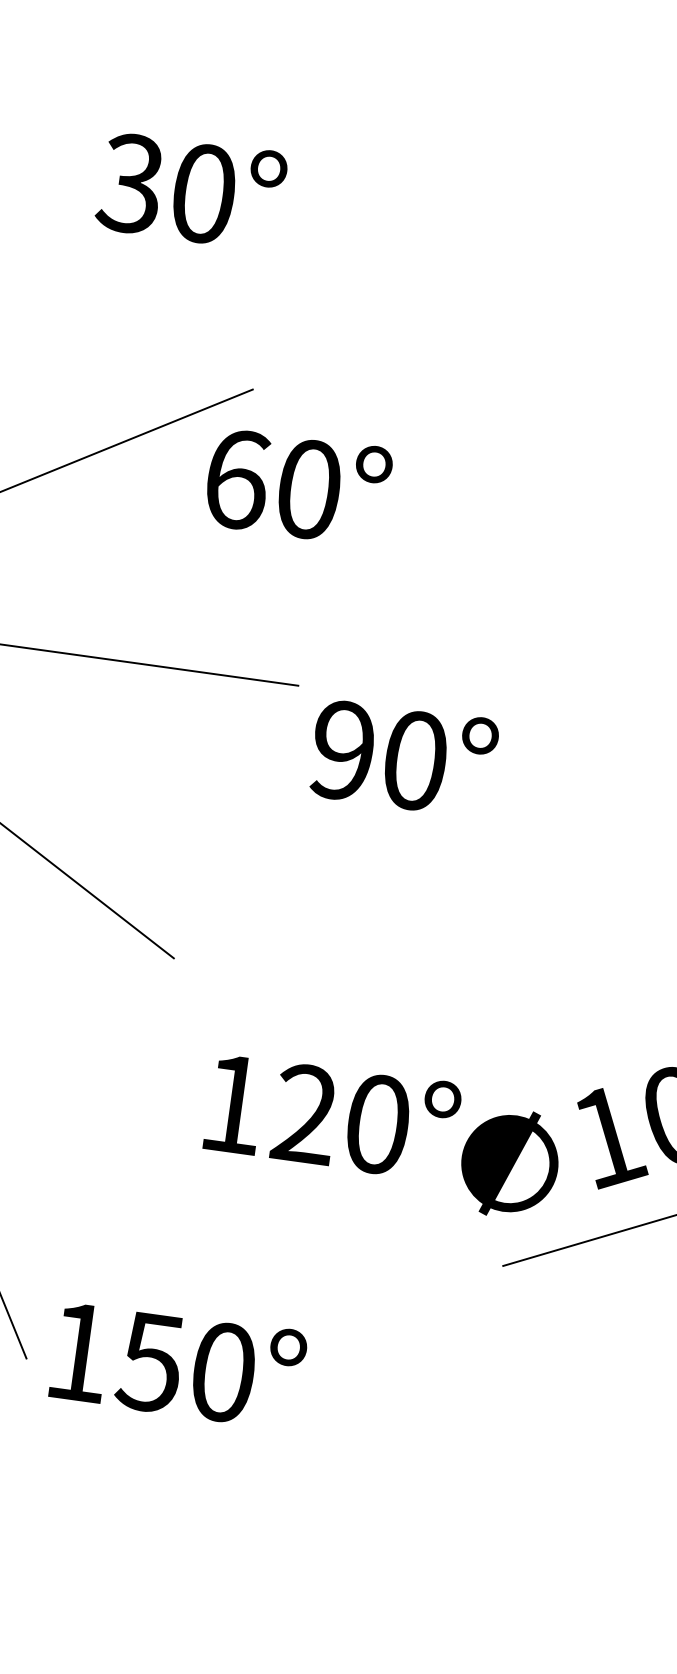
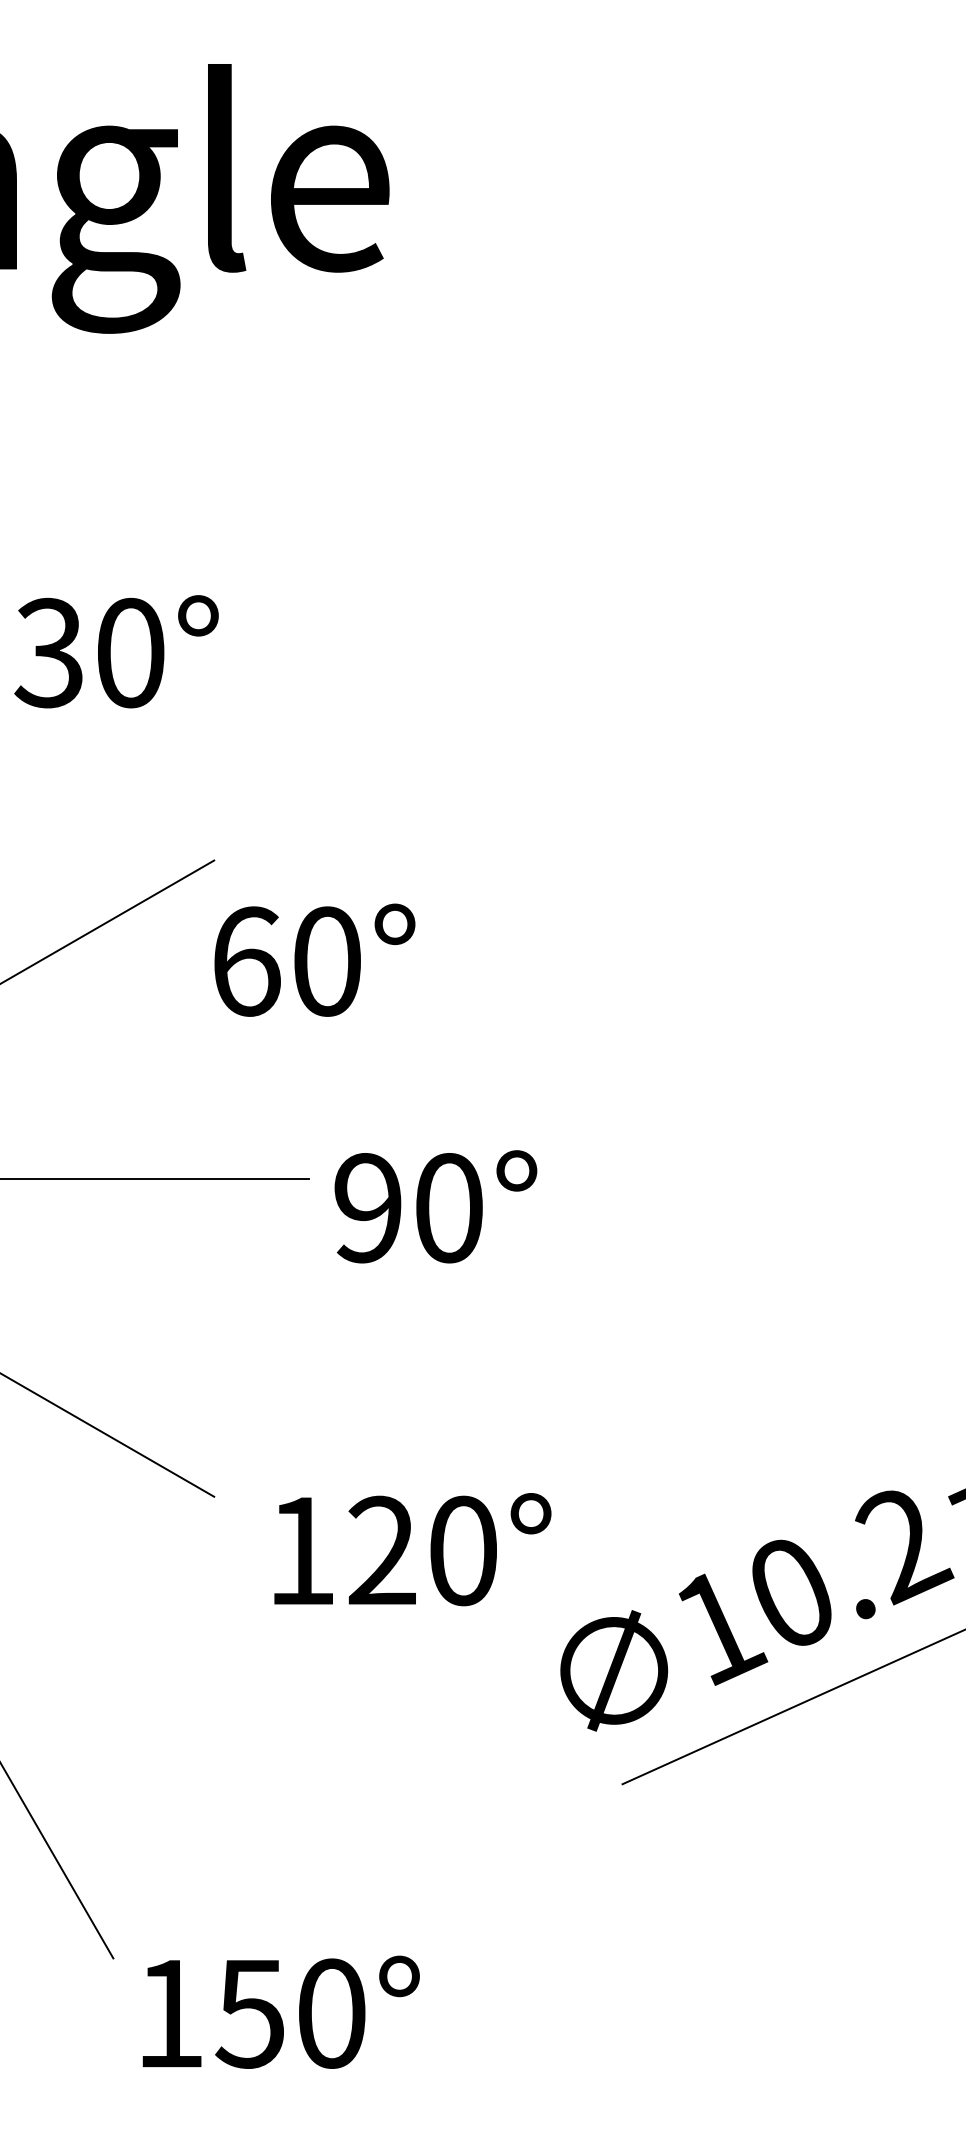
text: (298, 486) -> (314, 959), moved
text: (403, 757) -> (435, 1206), moved
text: (332, 1116) -> (412, 1549), moved
text: (177, 1364) -> (280, 2011), moved

